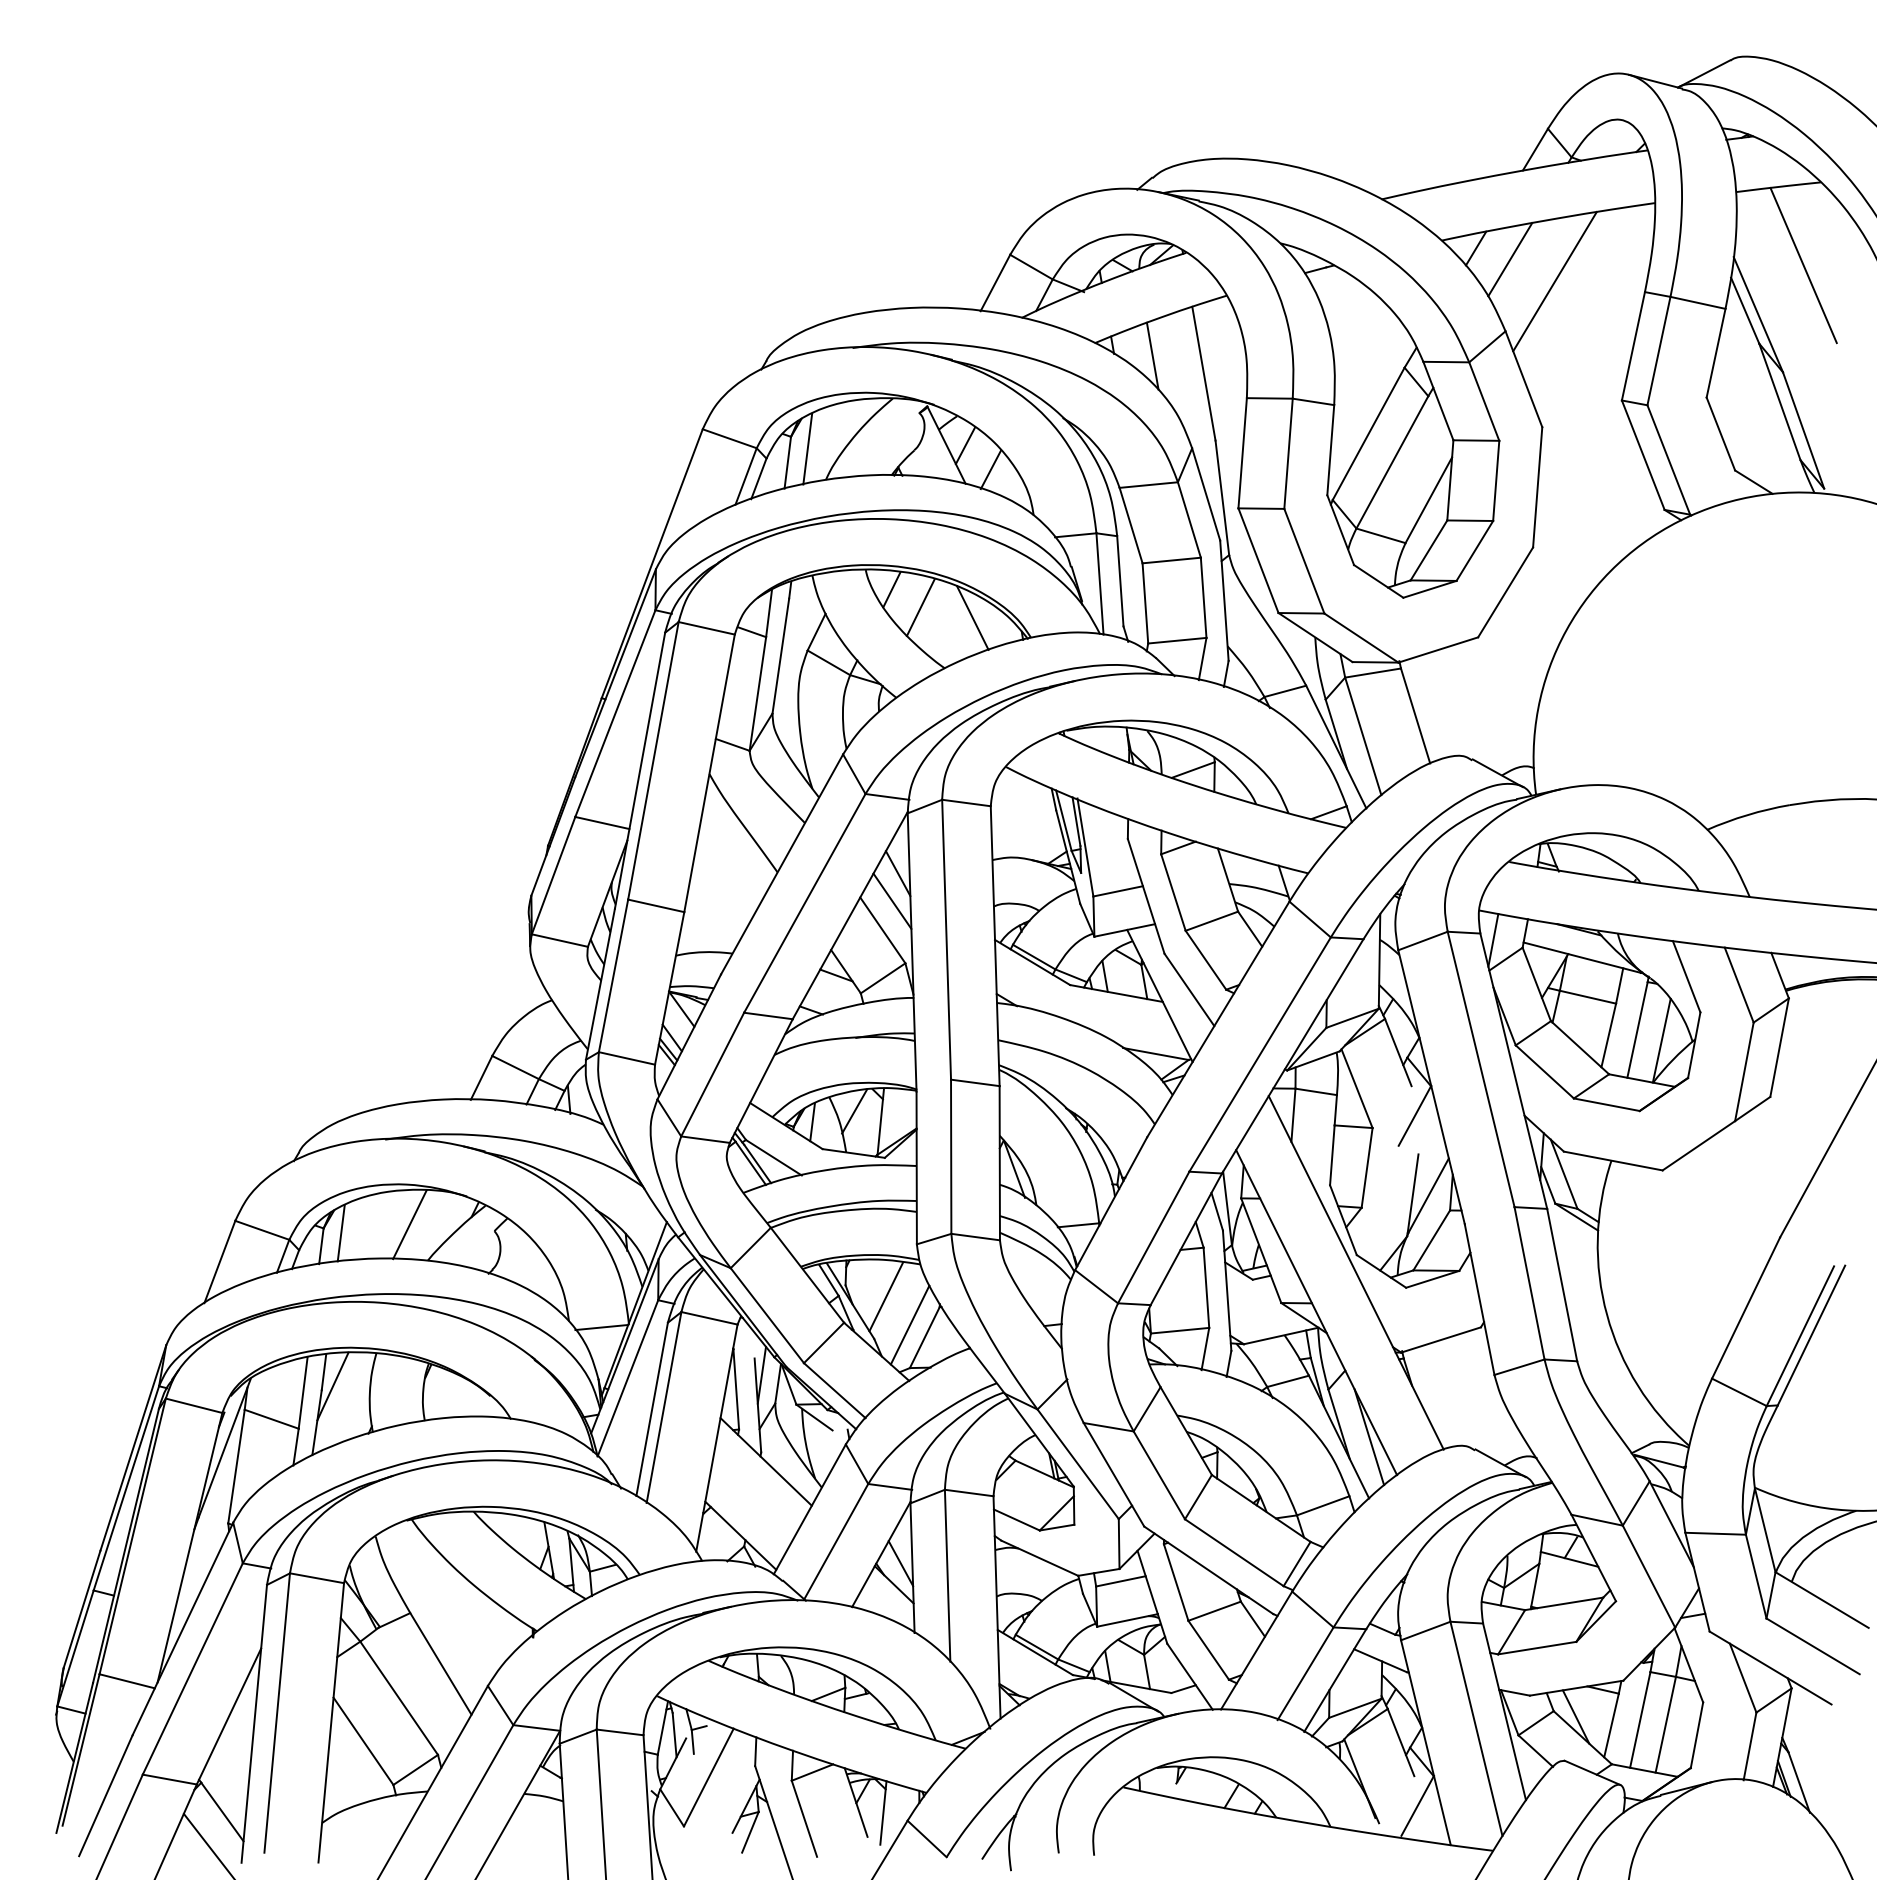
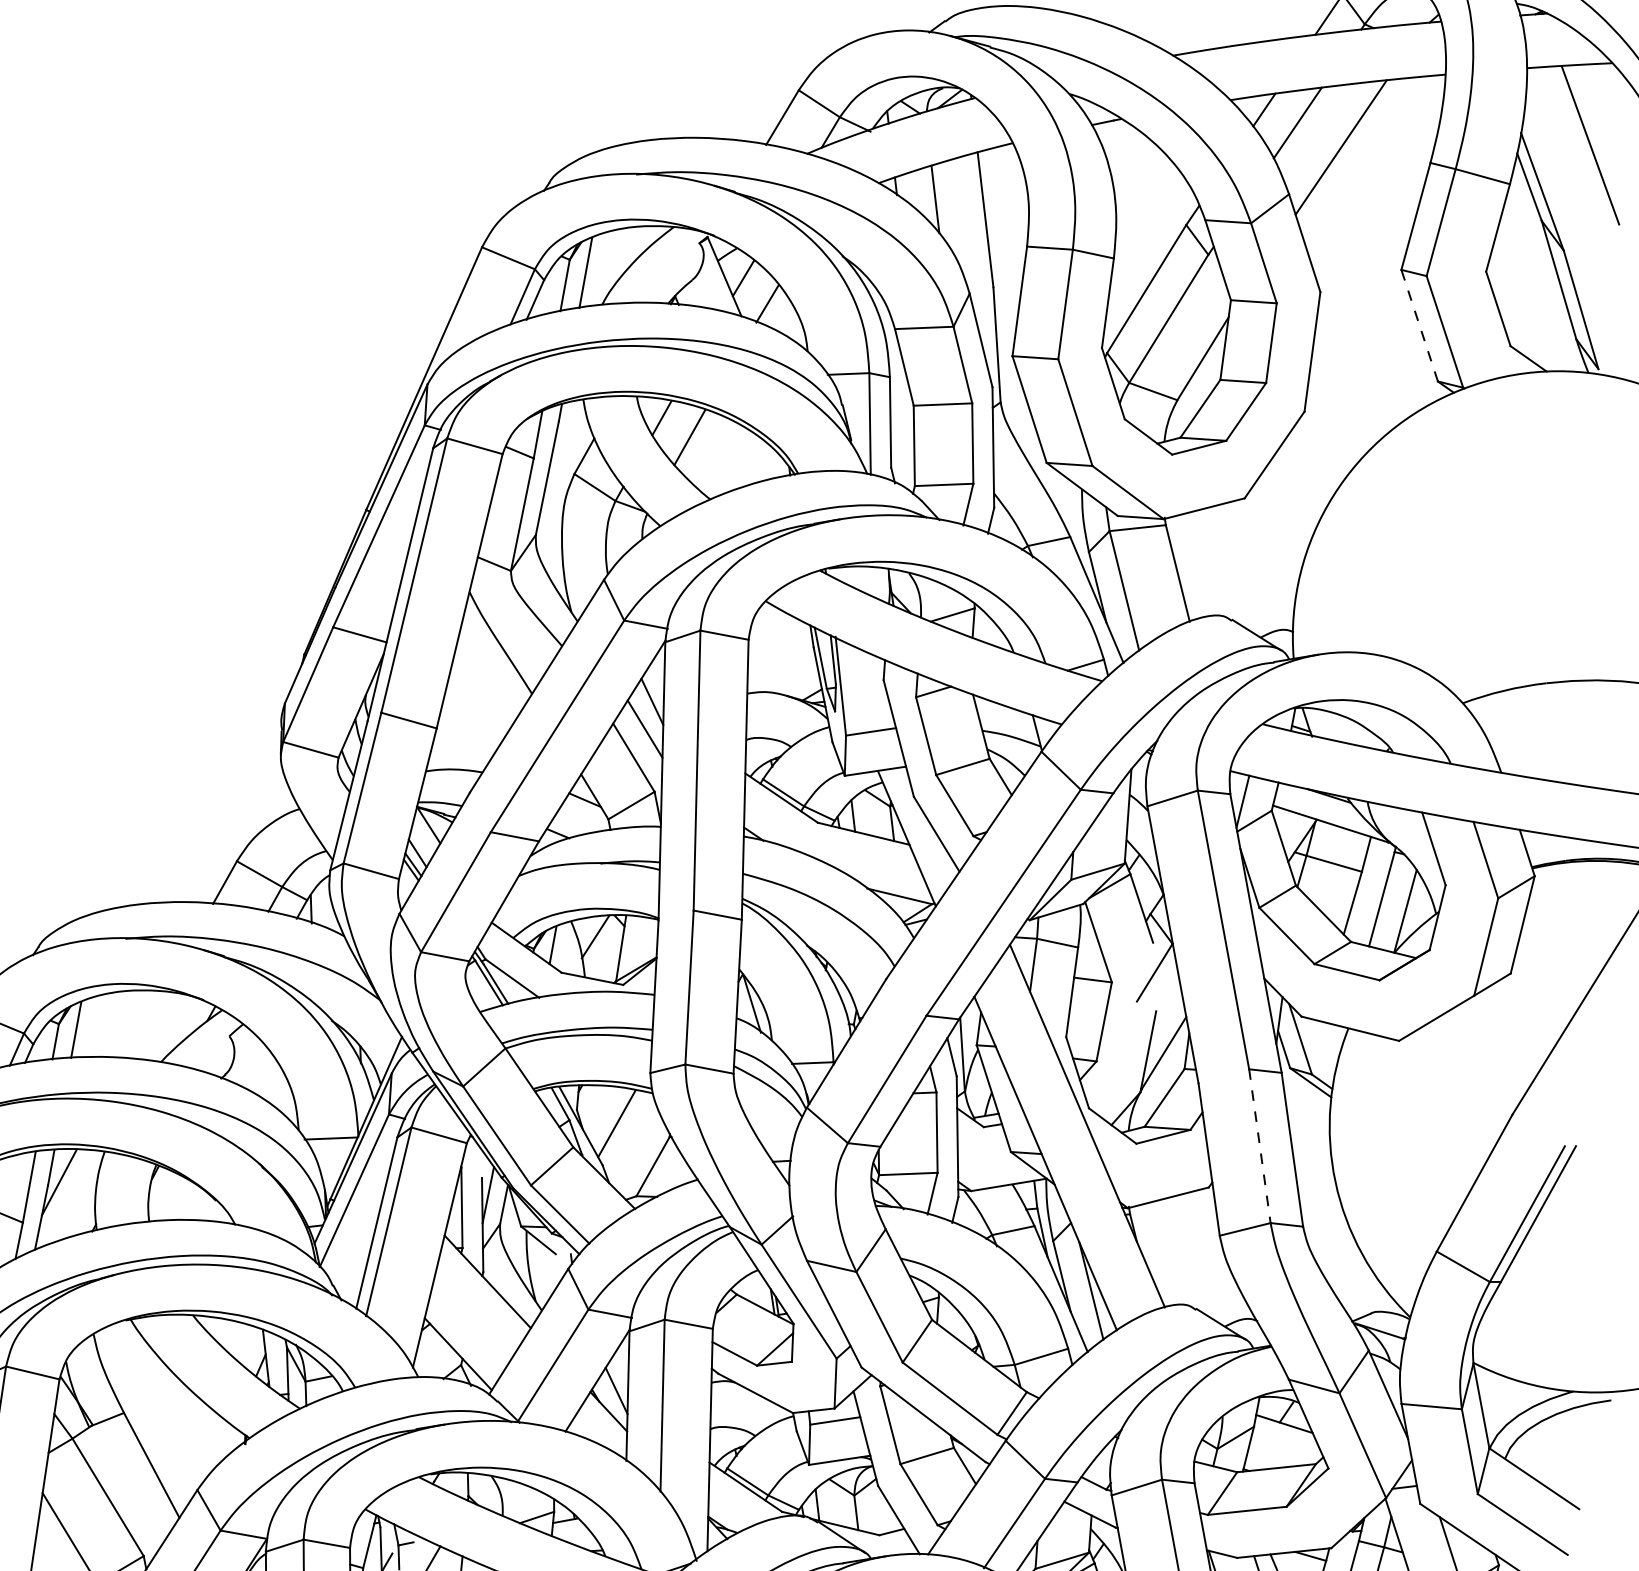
line: (1643, 455) -> (1419, 326), solid -> dashed
line: (972, 617) -> (740, 450), removed
line: (409, 1224) -> (144, 1024), removed
line: (1529, 1283) -> (1259, 1146), solid -> dashed
line: (909, 1324) -> (638, 1152), removed

